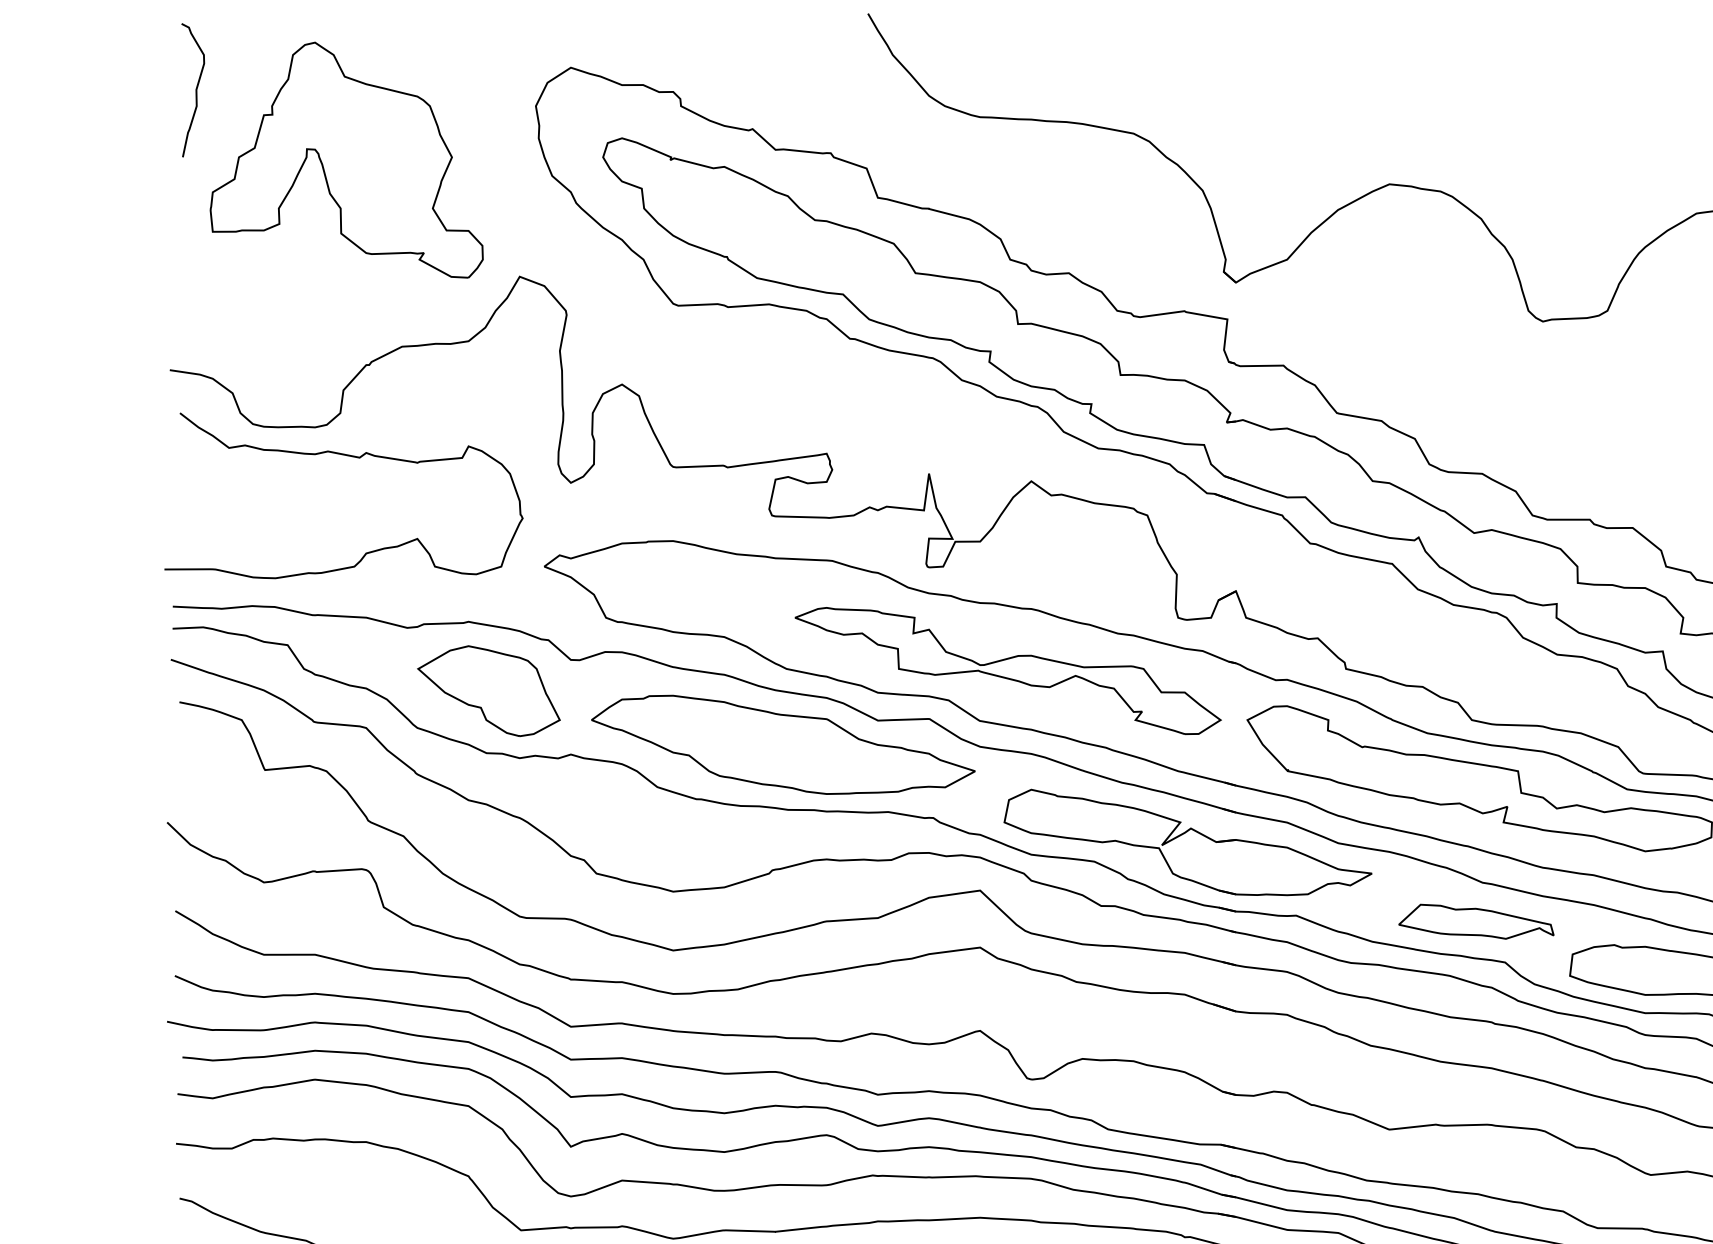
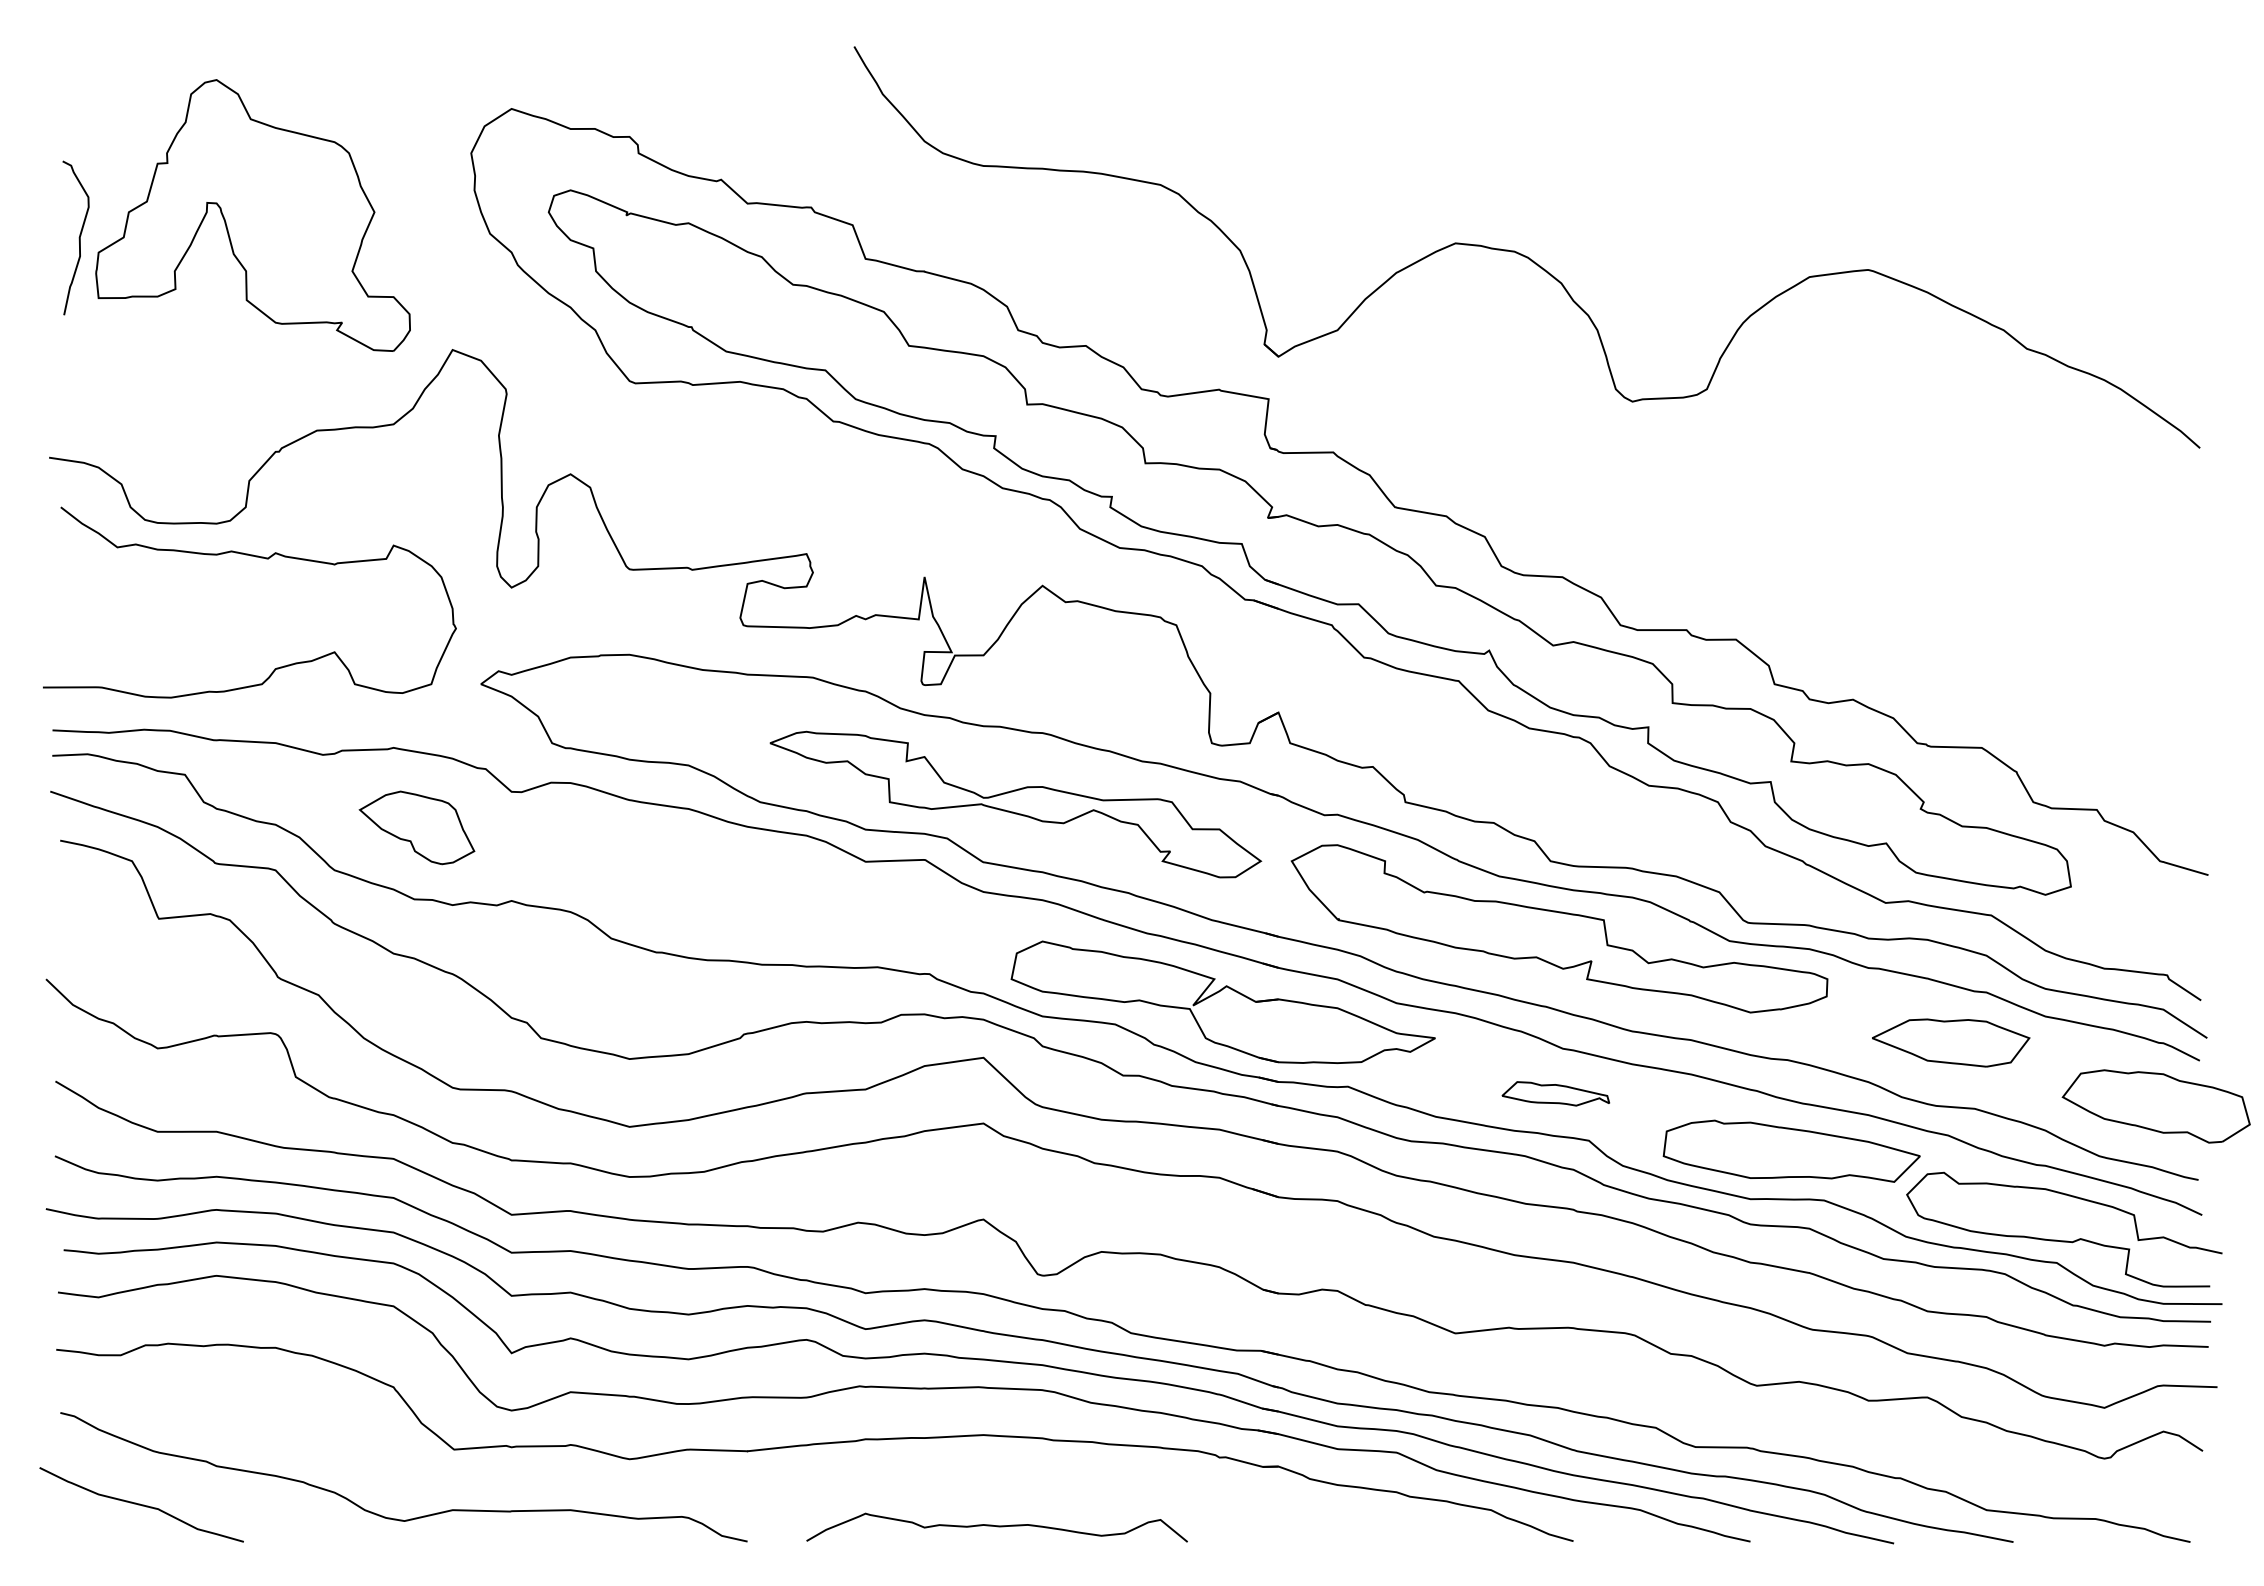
curve: (195, 89) -> (78, 237), moved
part: (488, 690) -> (416, 827), size x0.7
part: (783, 744) -> (756, 889), removed
part: (1476, 921) -> (1555, 1093), size x0.6

